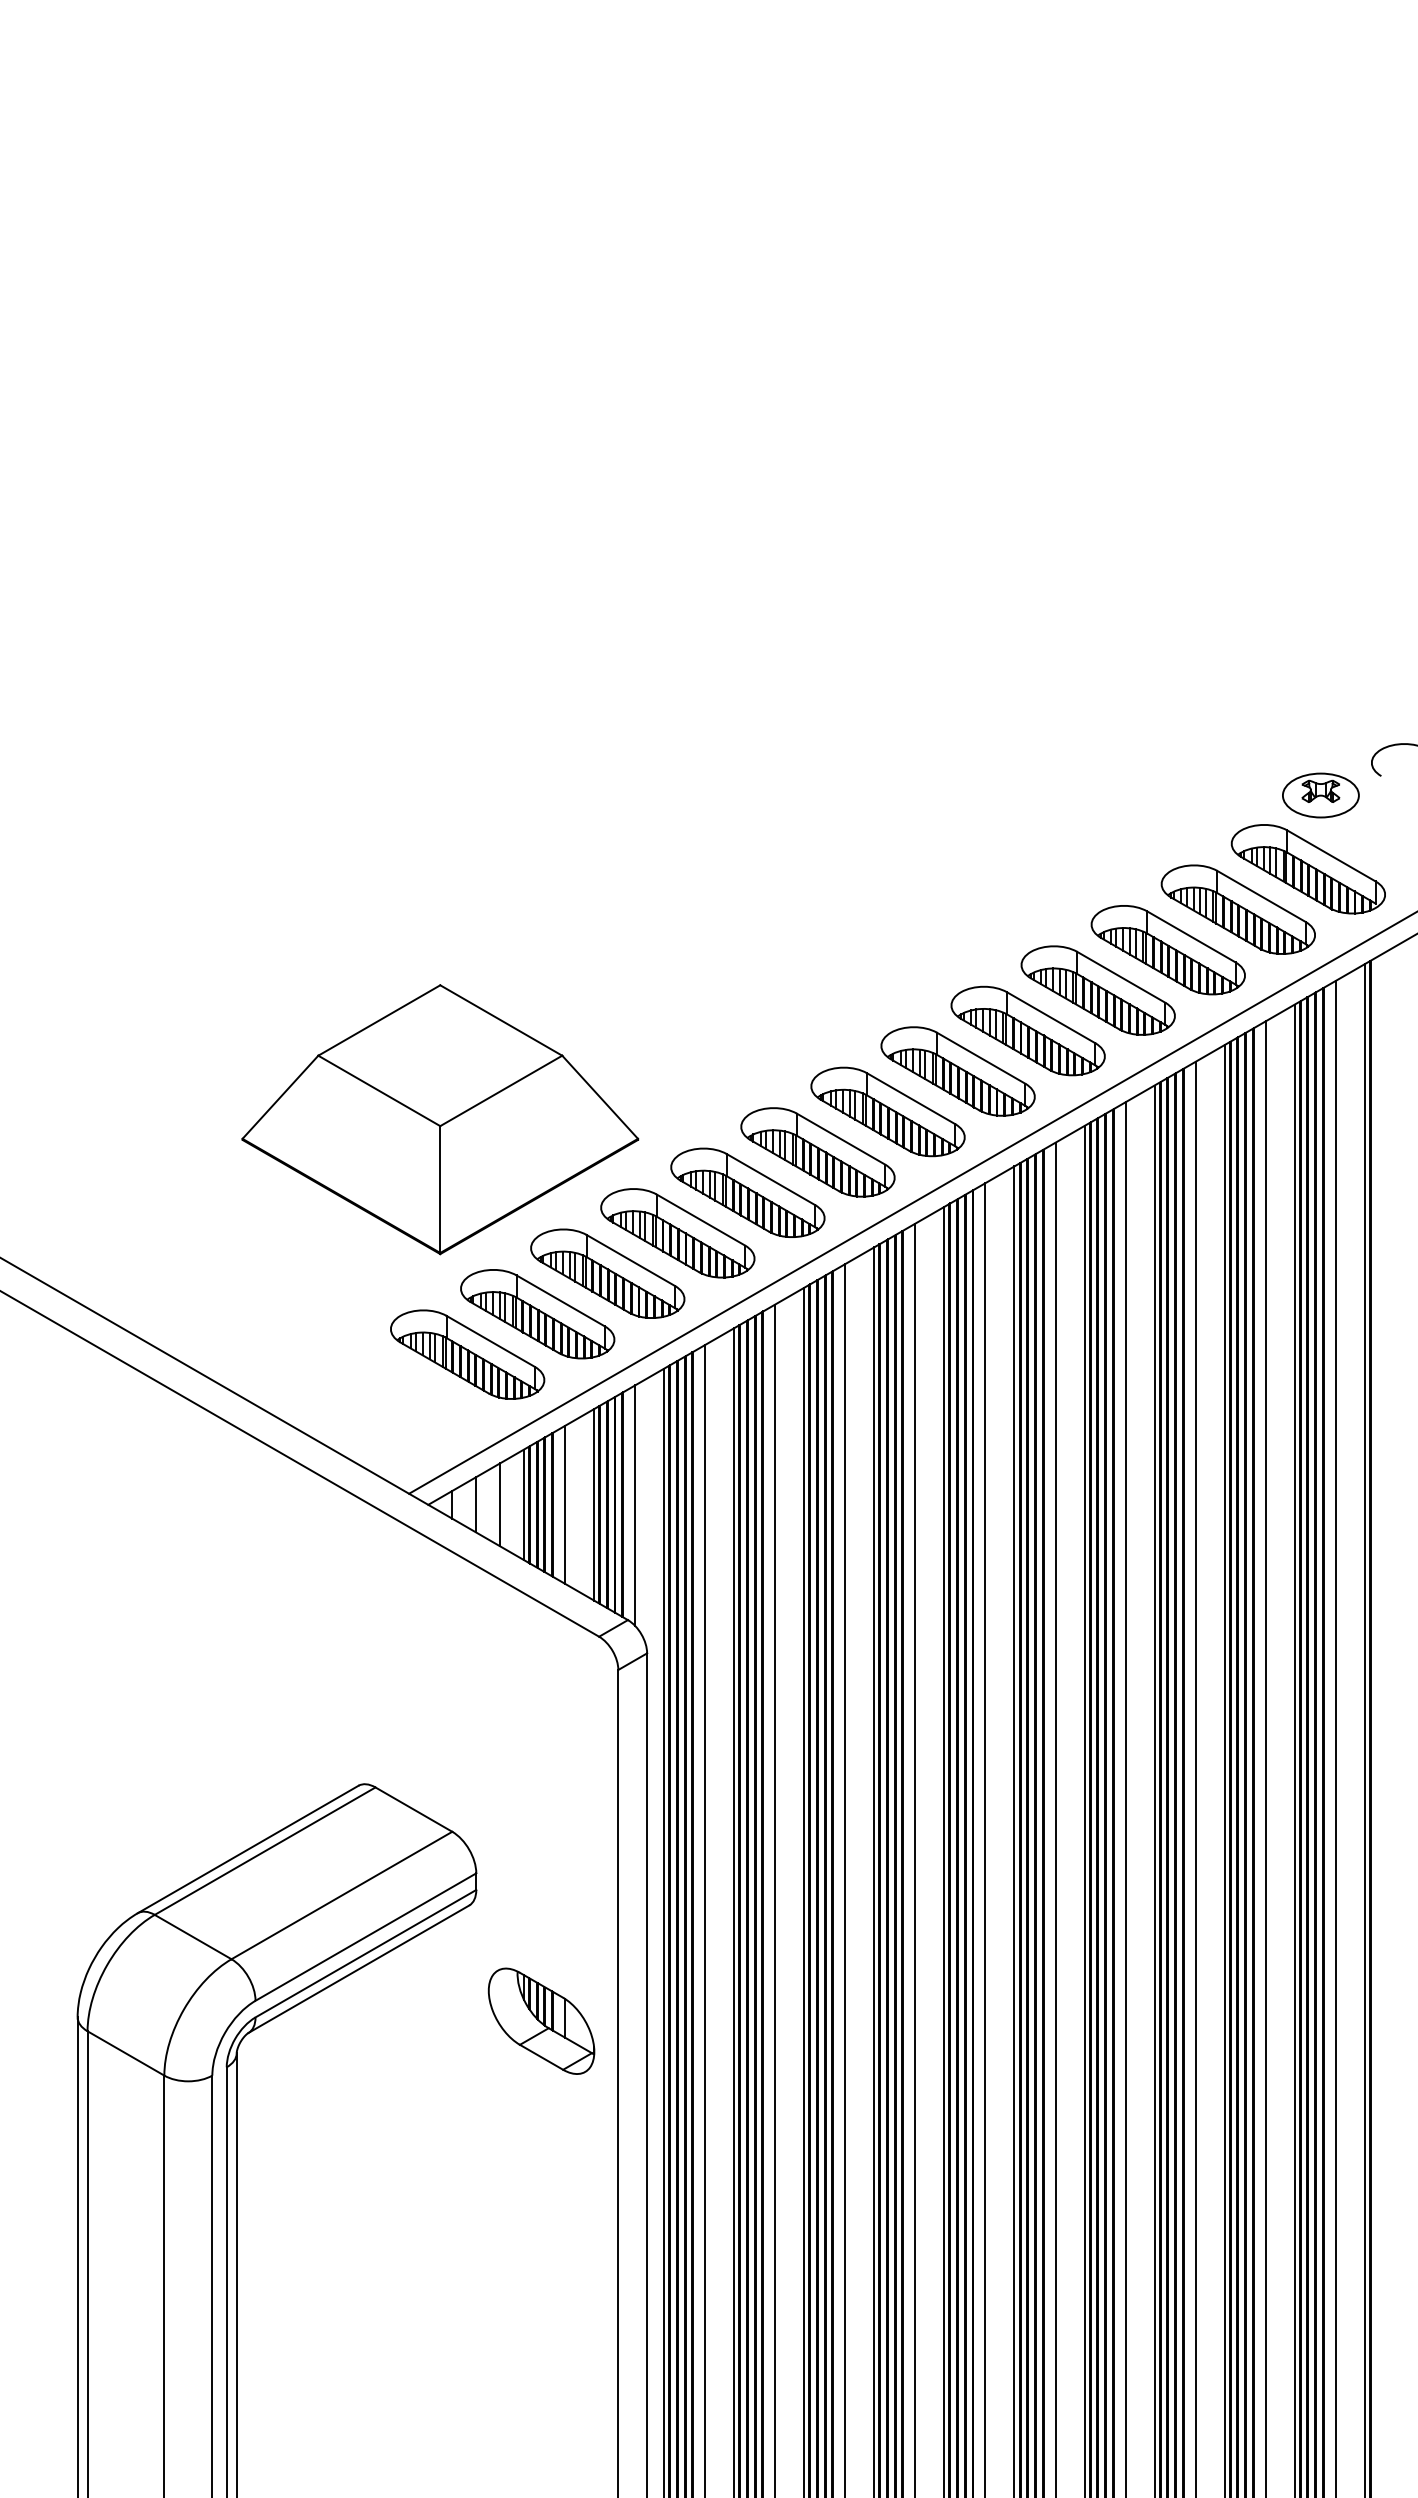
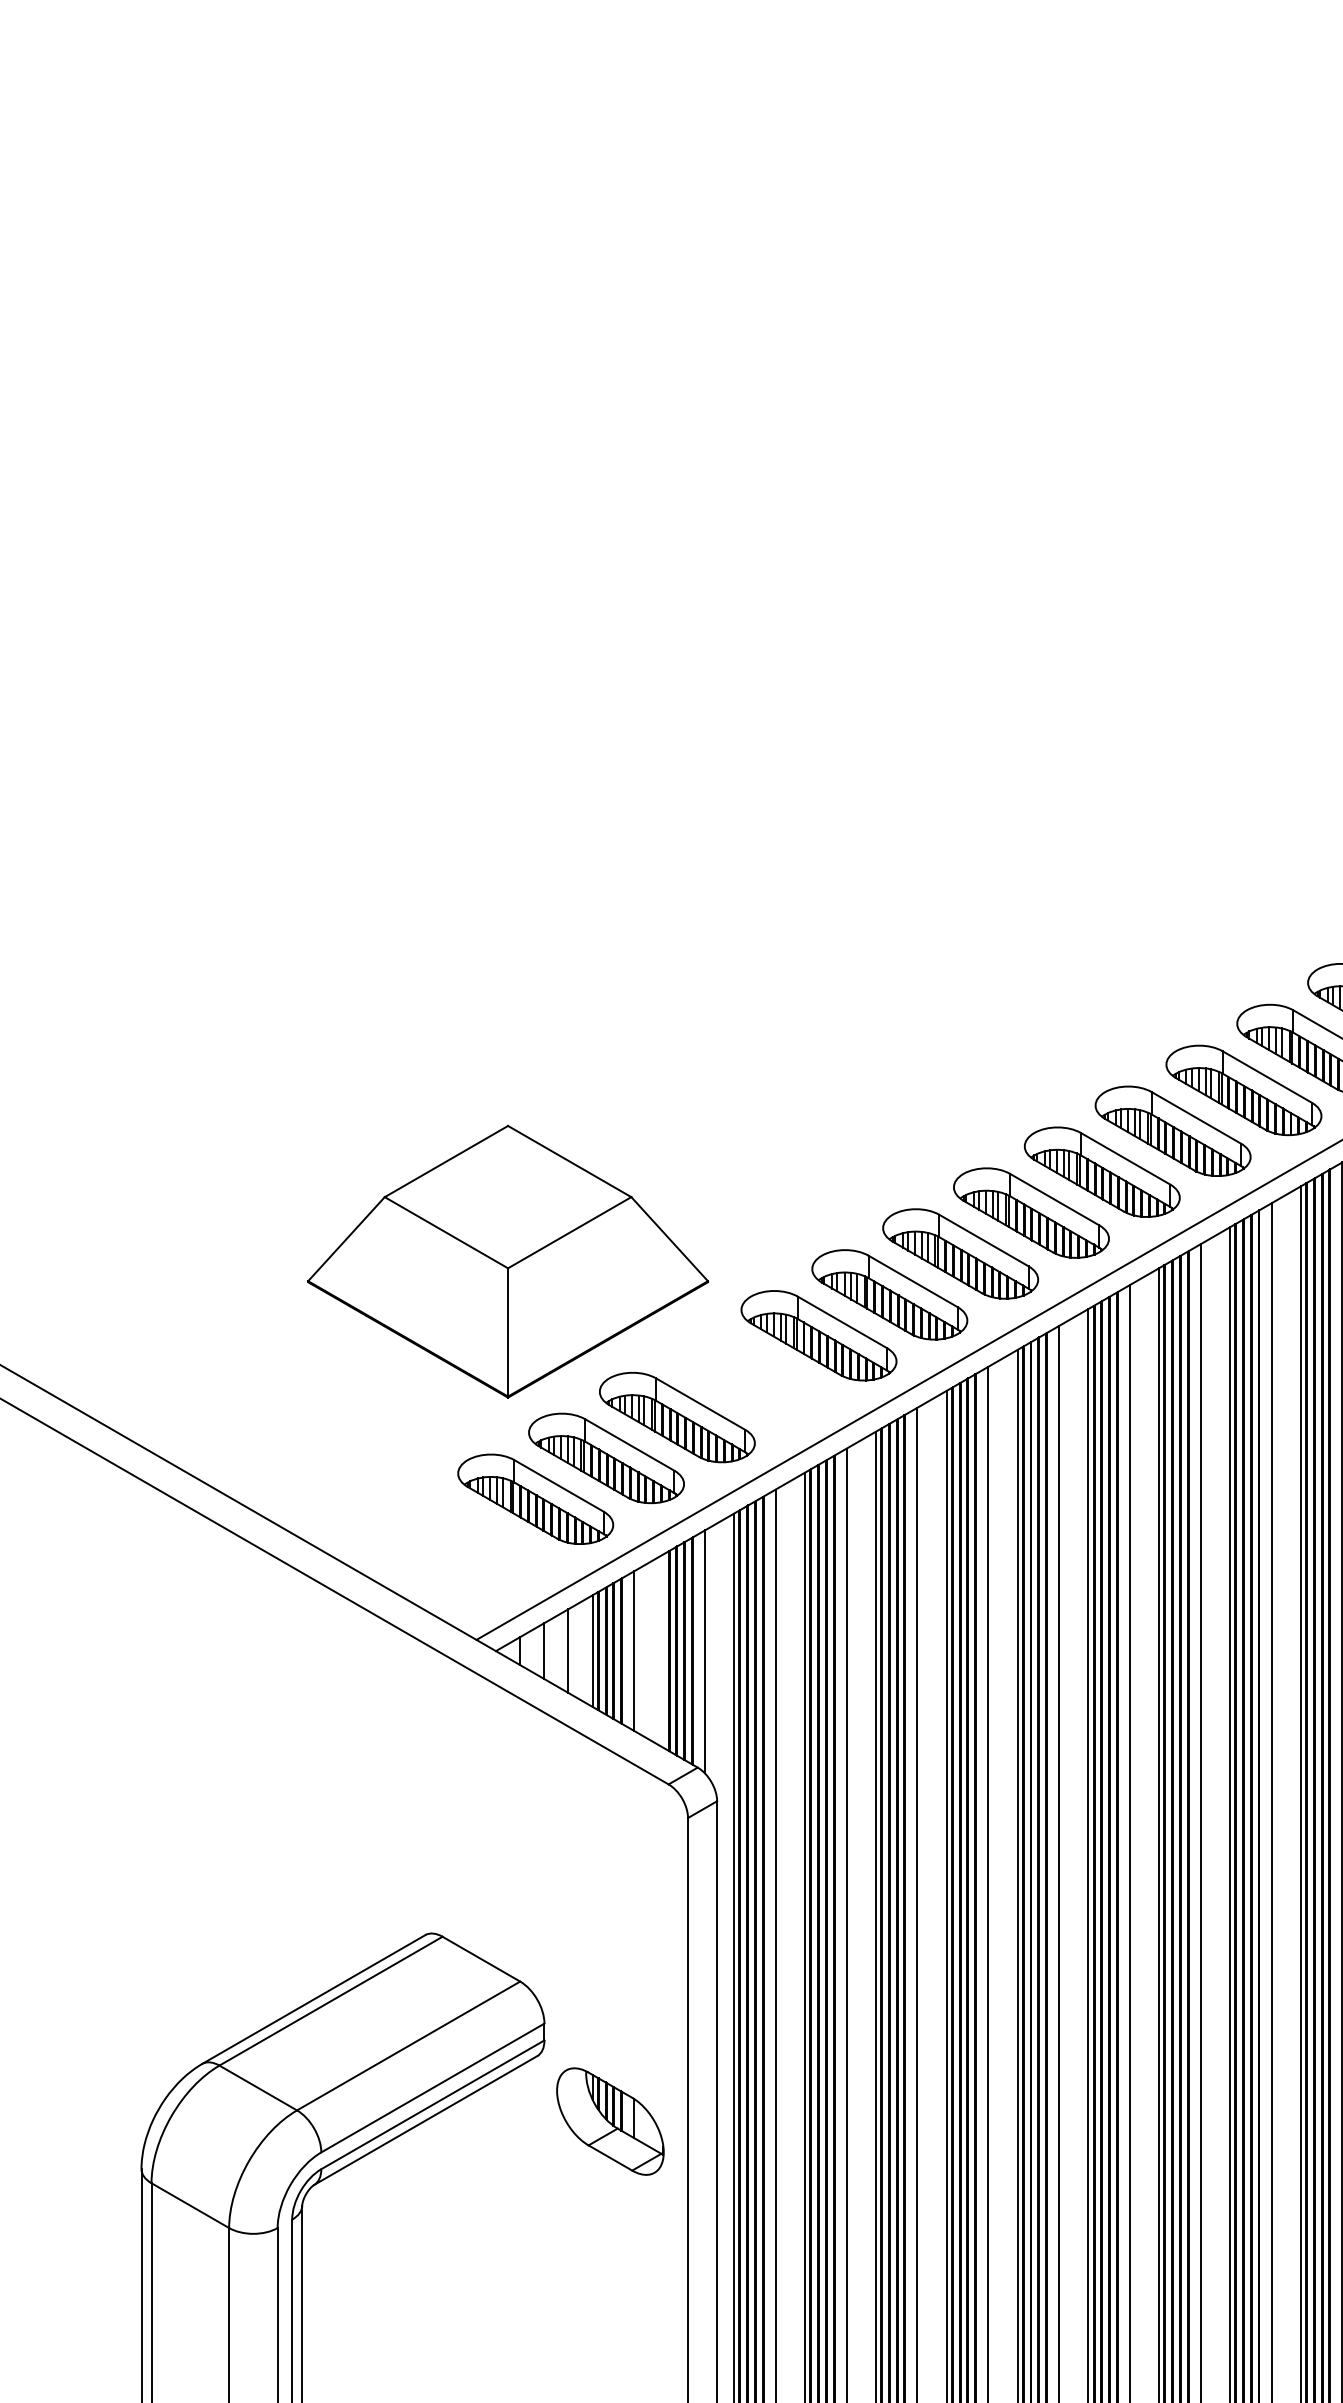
part: (677, 1233) -> (747, 1376), removed
line: (594, 1504) -> (663, 1650), removed
part: (541, 2020) -> (610, 2120), moved

